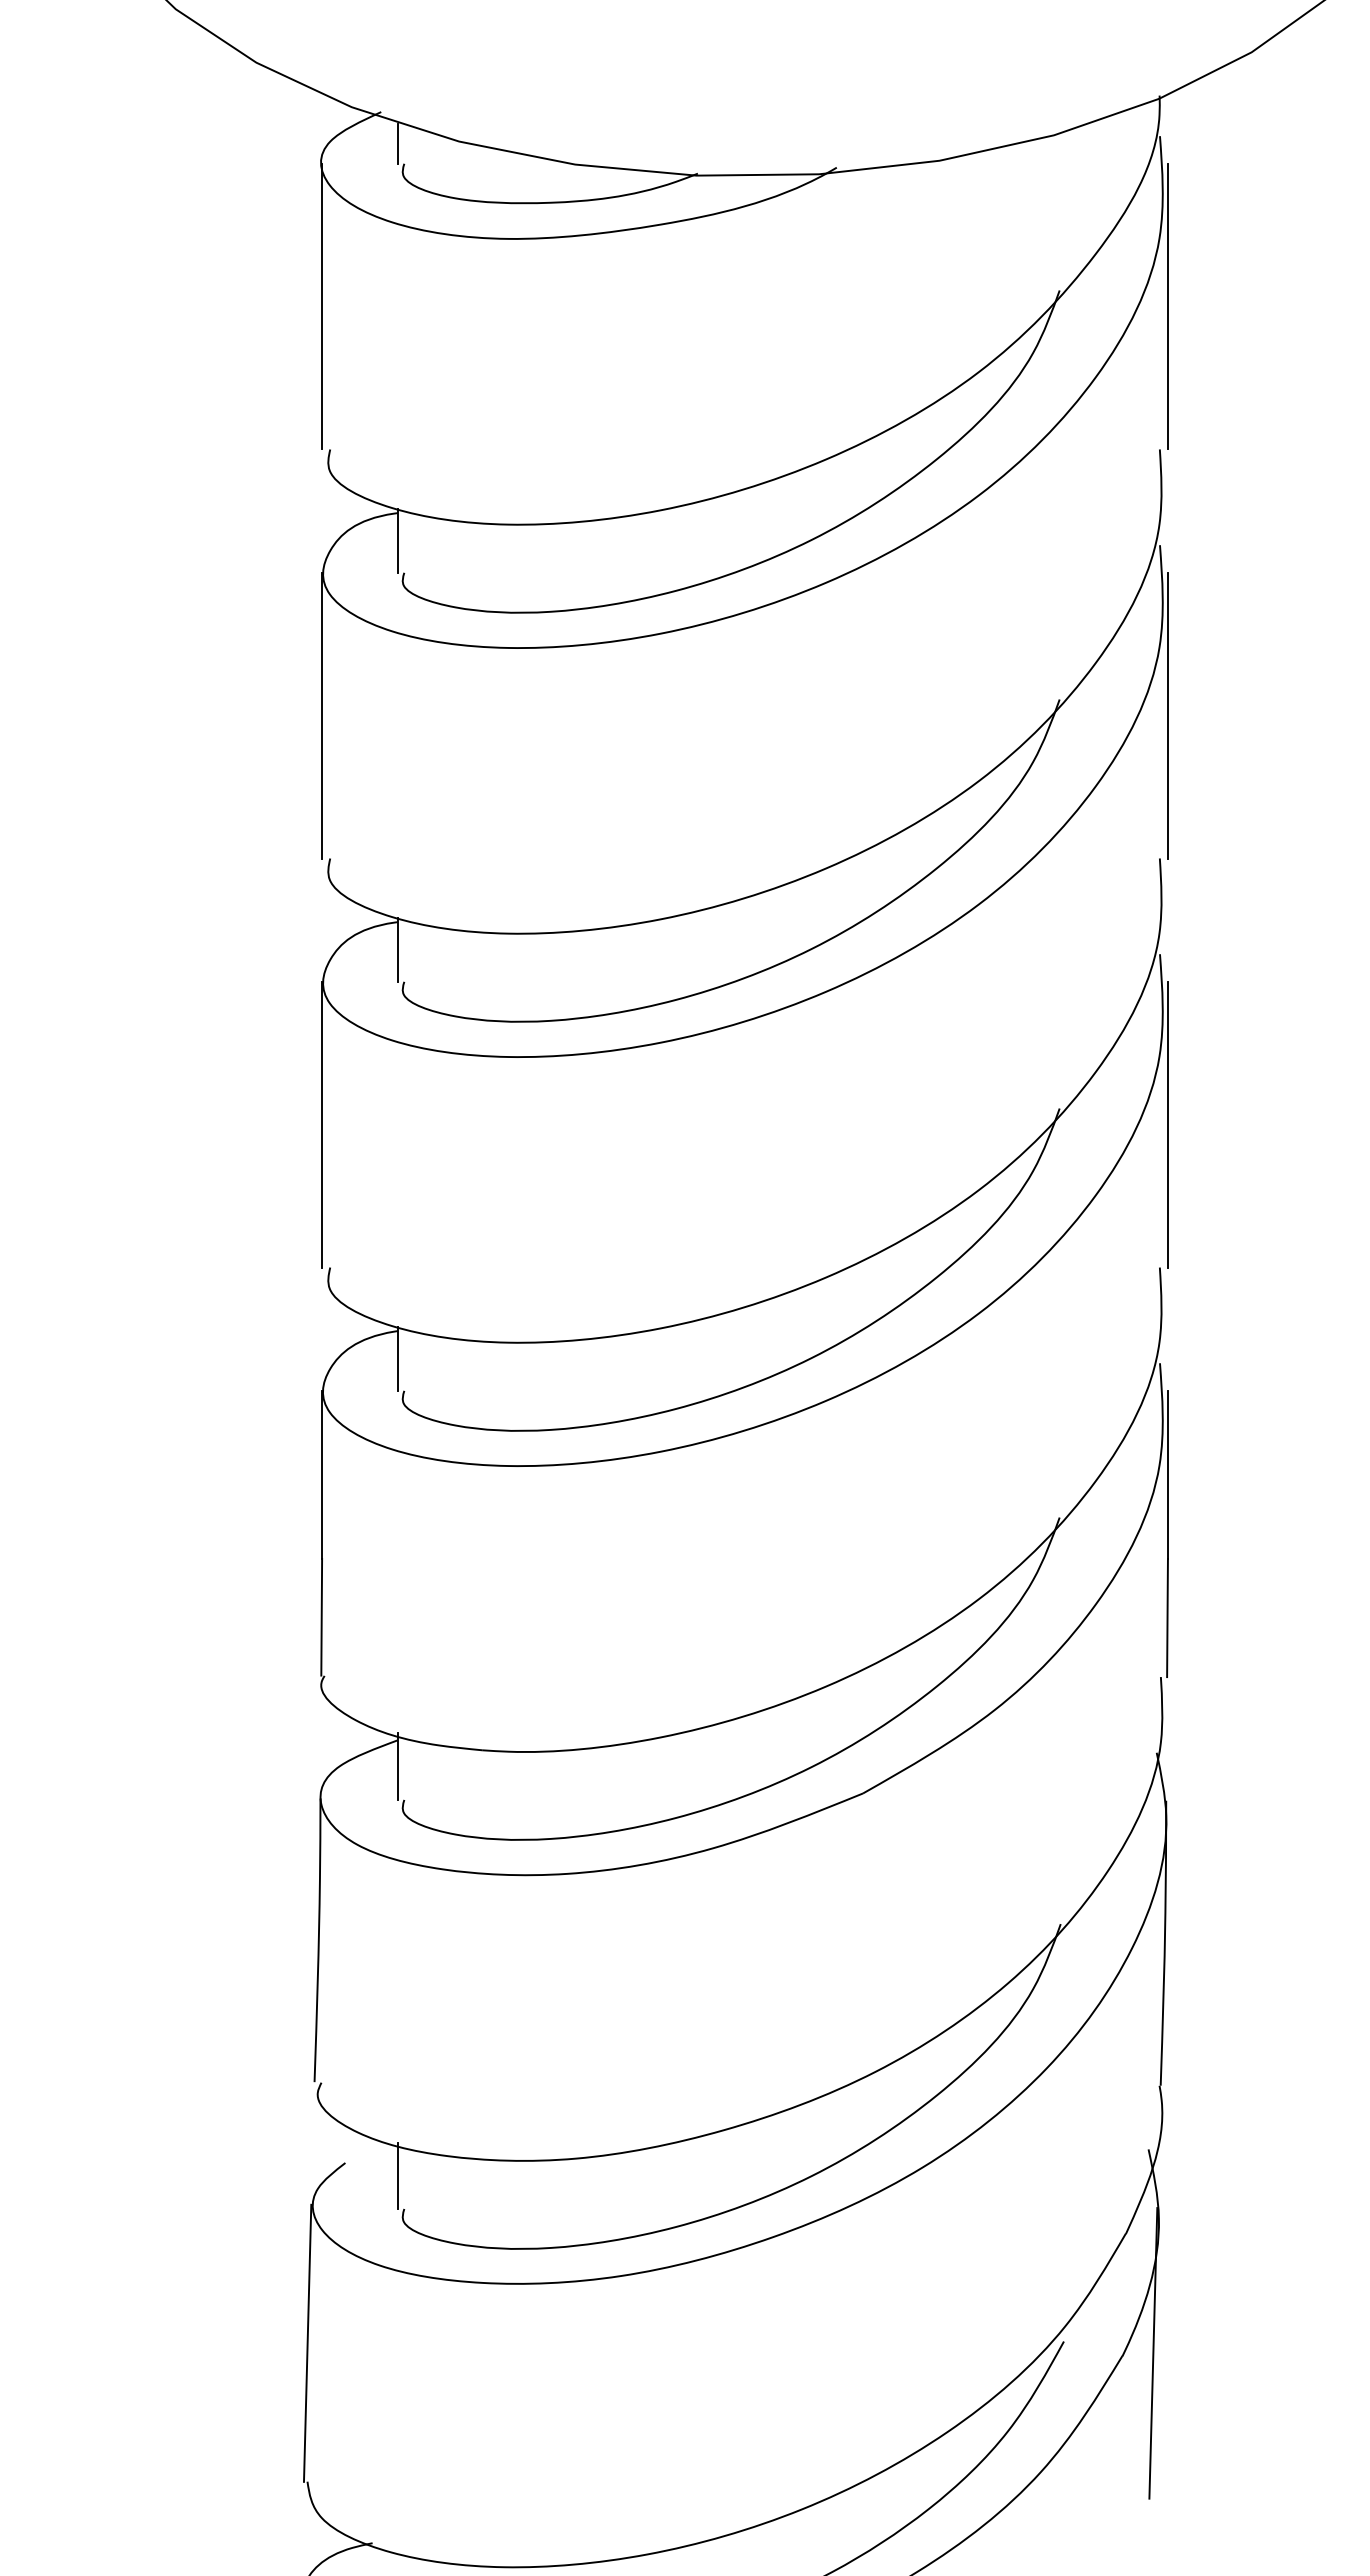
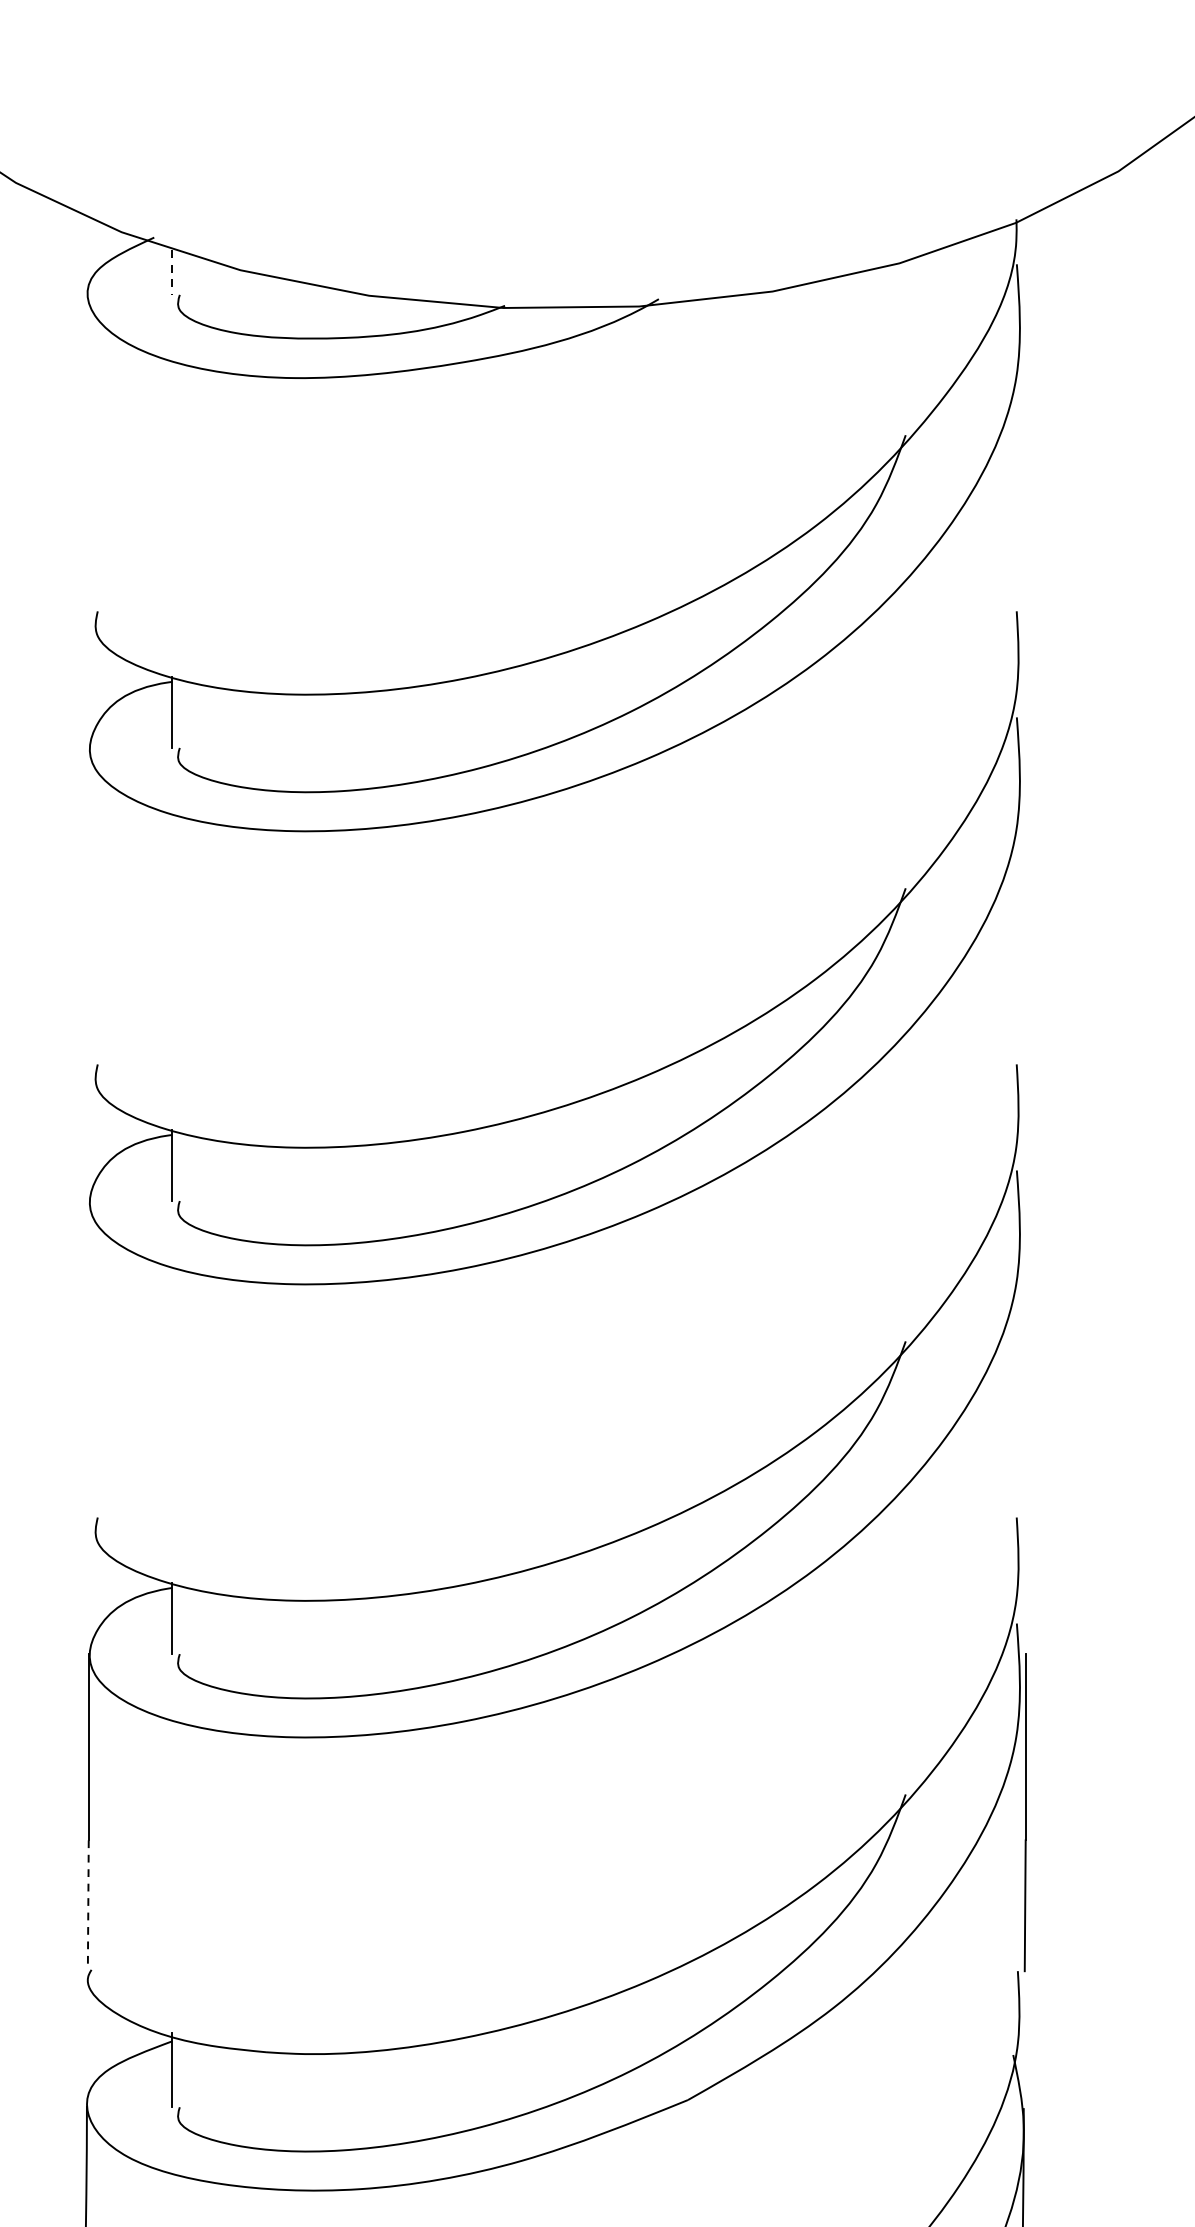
line: (397, 144) -> (172, 273), solid -> dashed
line: (322, 306) -> (89, 452), removed
line: (1167, 306) -> (1025, 452), removed
line: (322, 715) -> (89, 906), removed
line: (1167, 715) -> (1025, 906), removed
line: (322, 1124) -> (89, 1359), removed
line: (1167, 1124) -> (1025, 1359), removed
line: (321, 1617) -> (88, 1905), solid -> dashed

